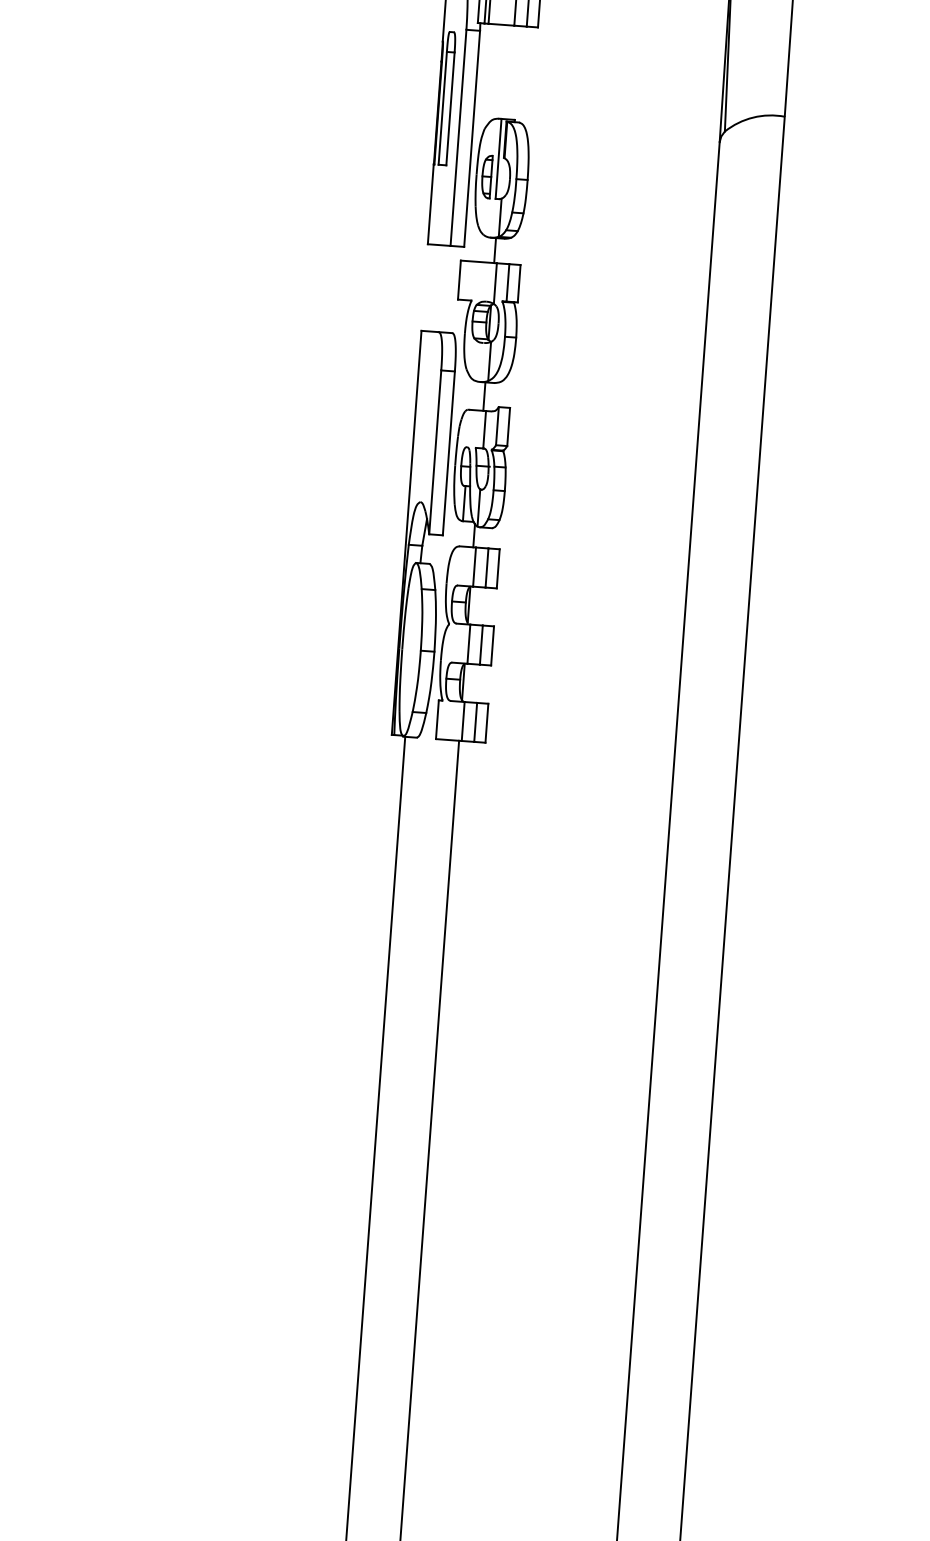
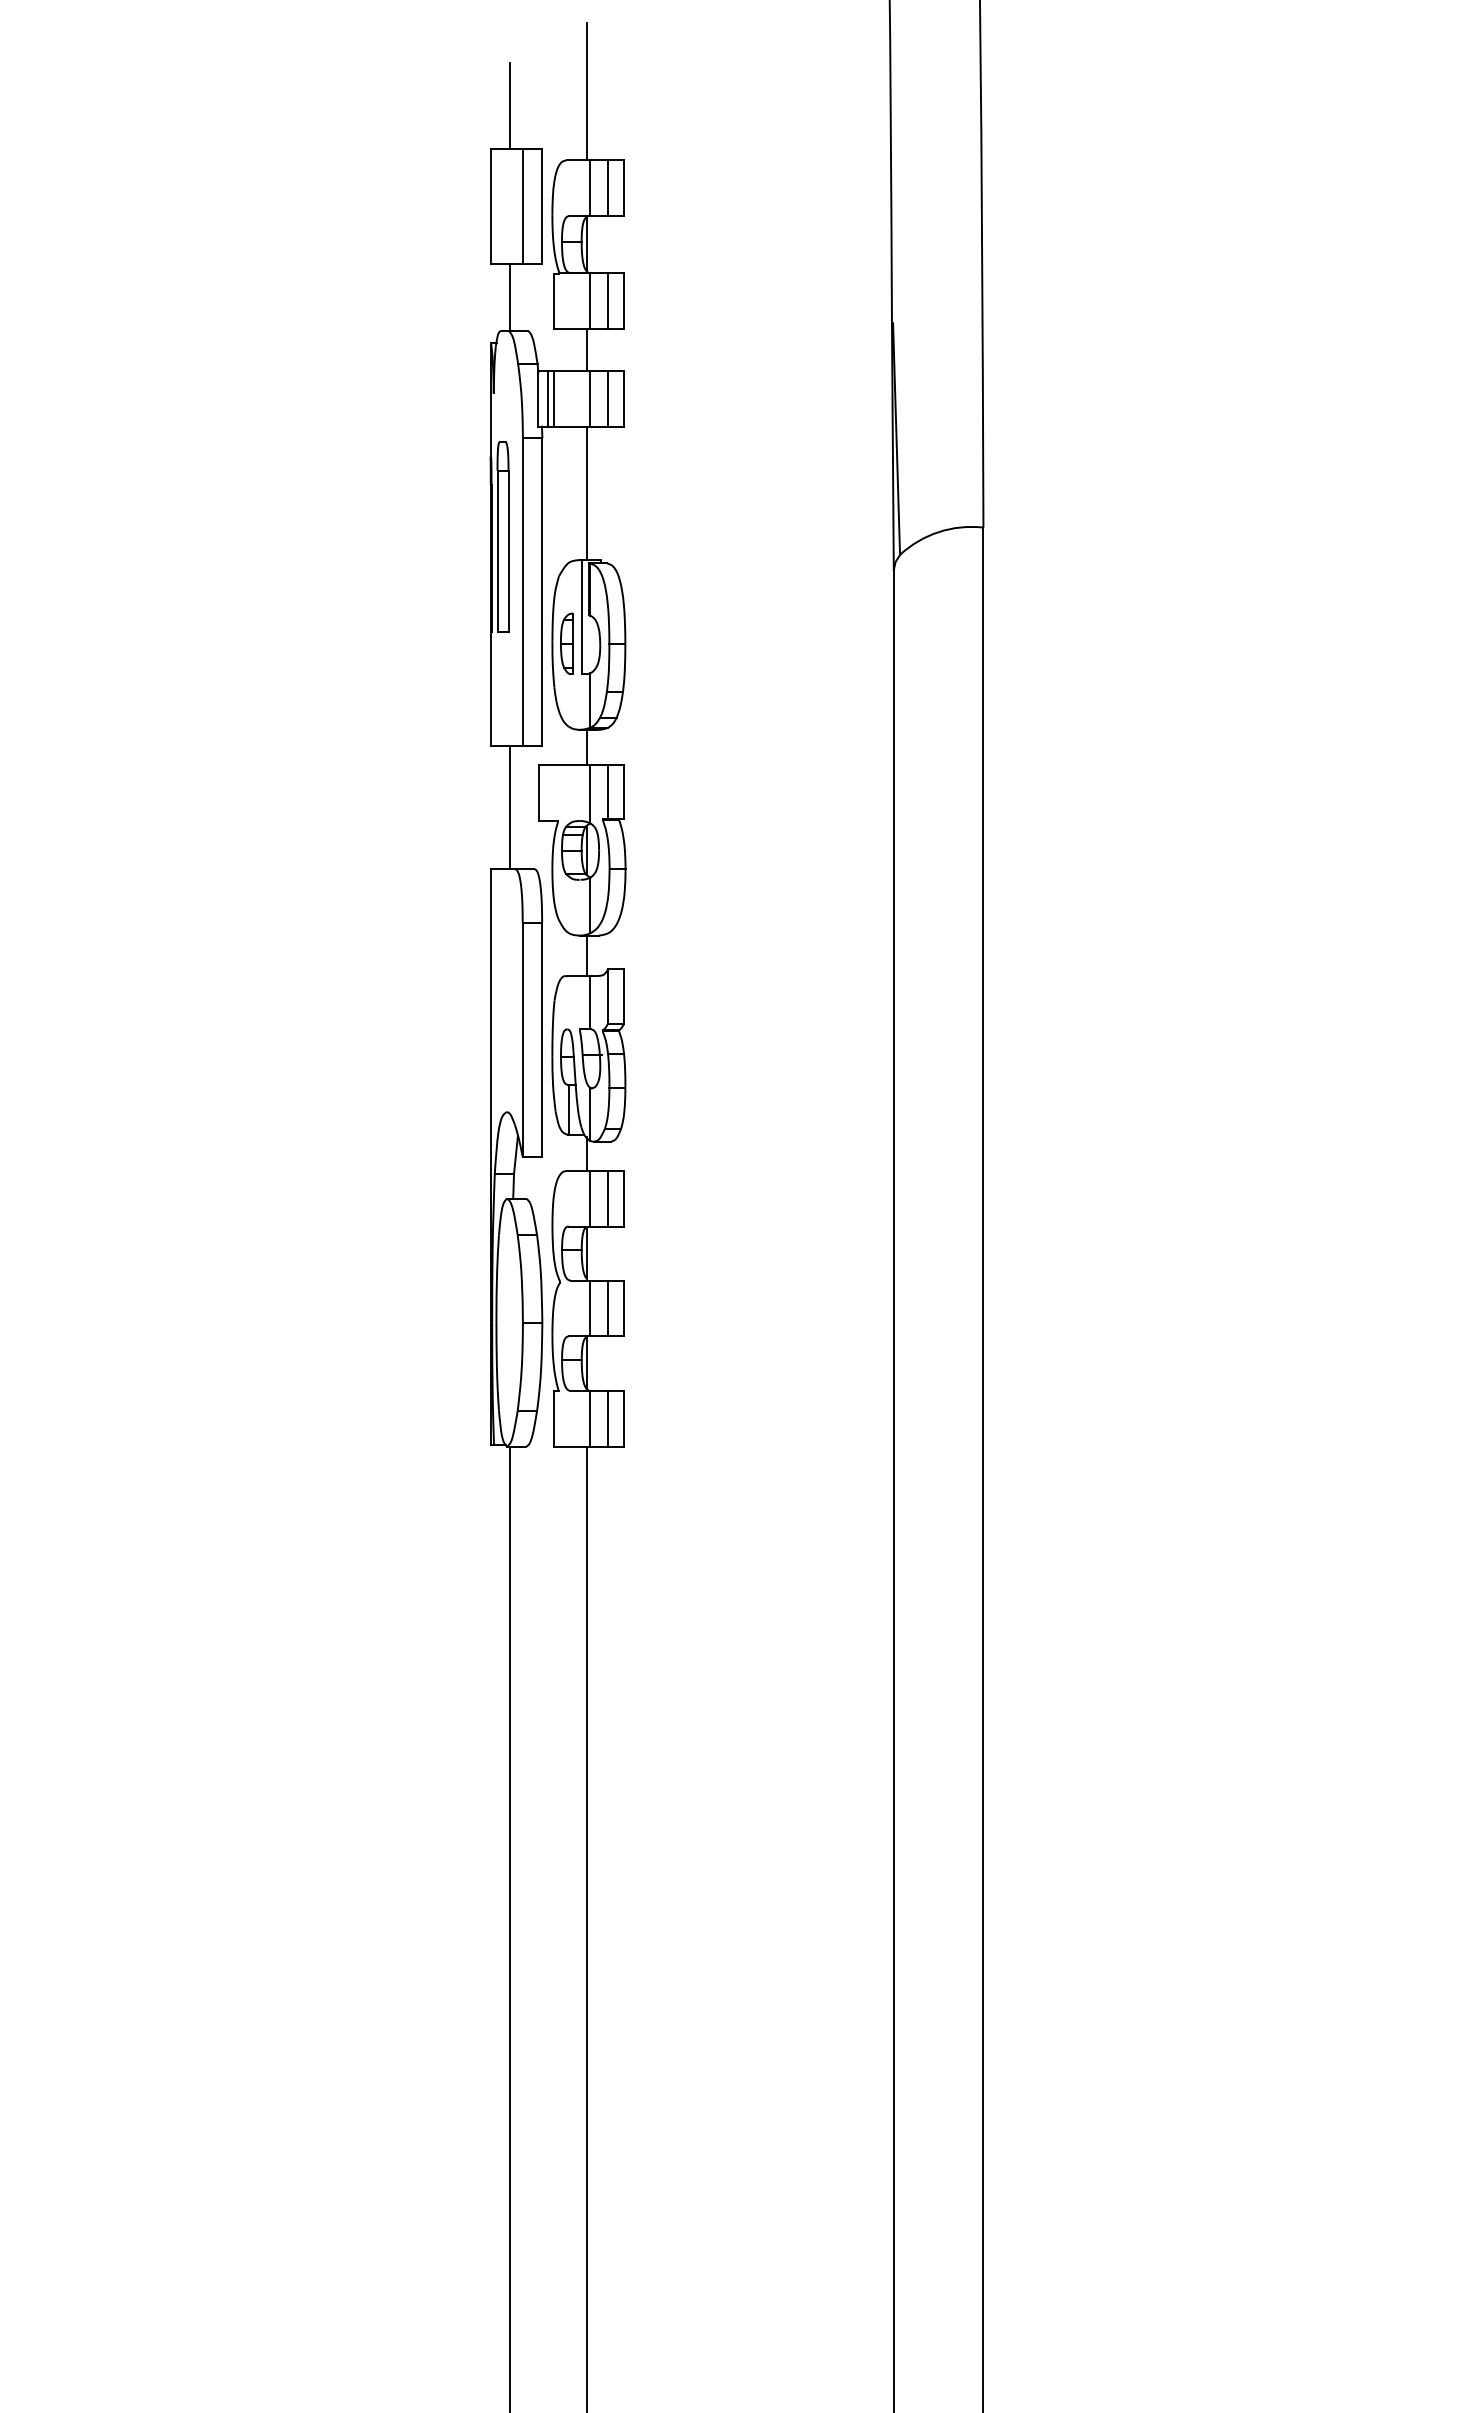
line: (508, 72) -> (586, 493), added
line: (437, 288) -> (509, 807), added

